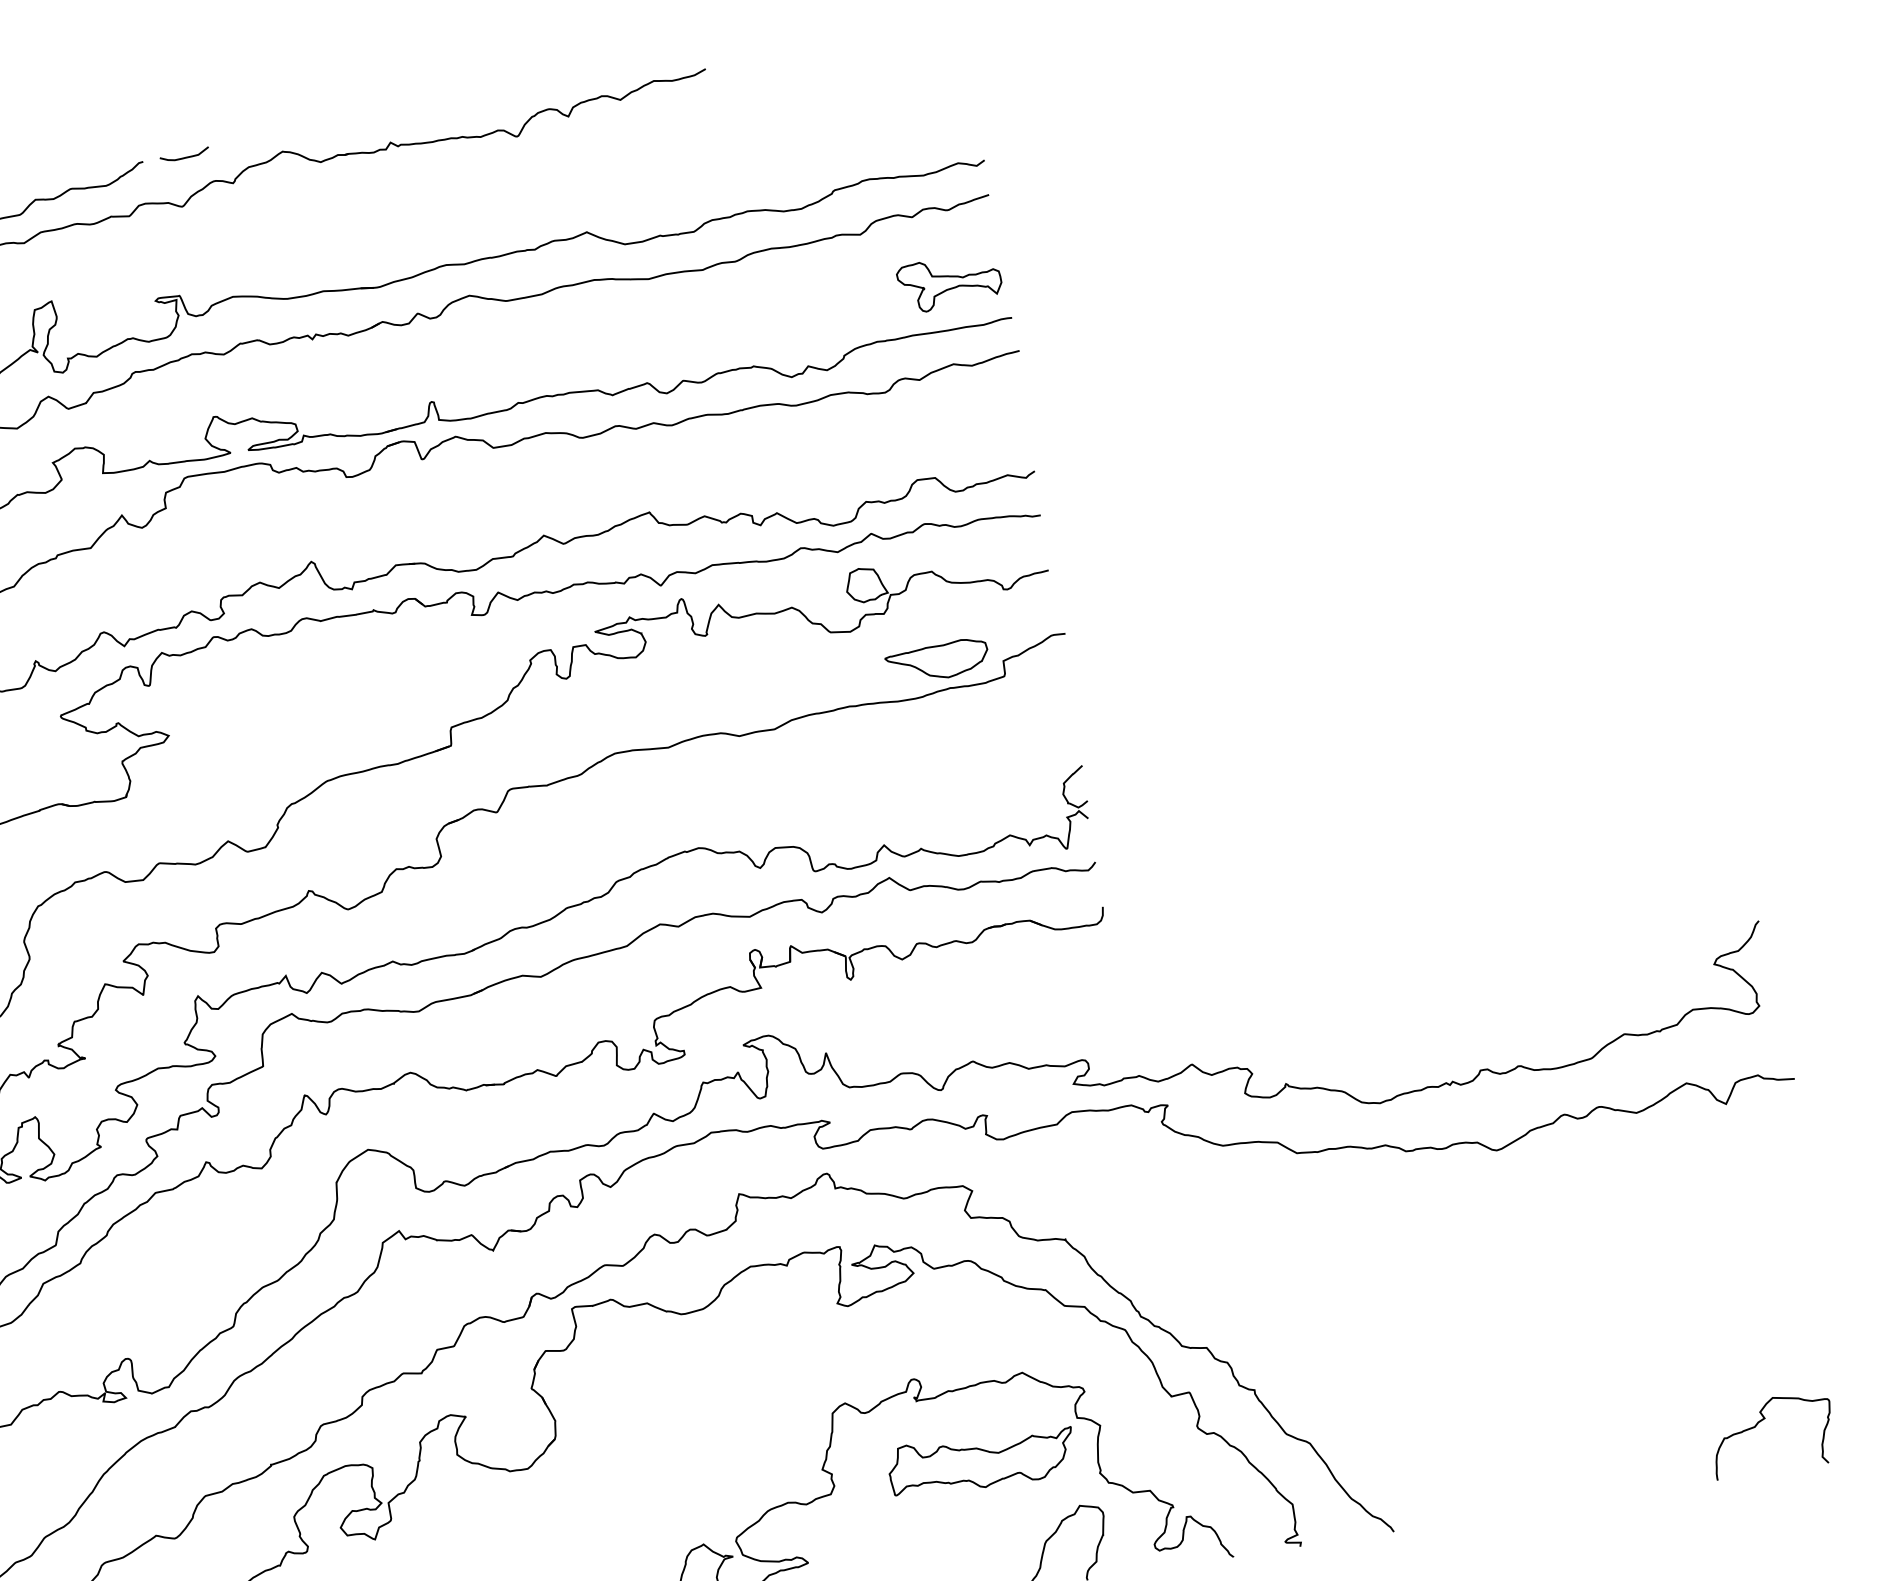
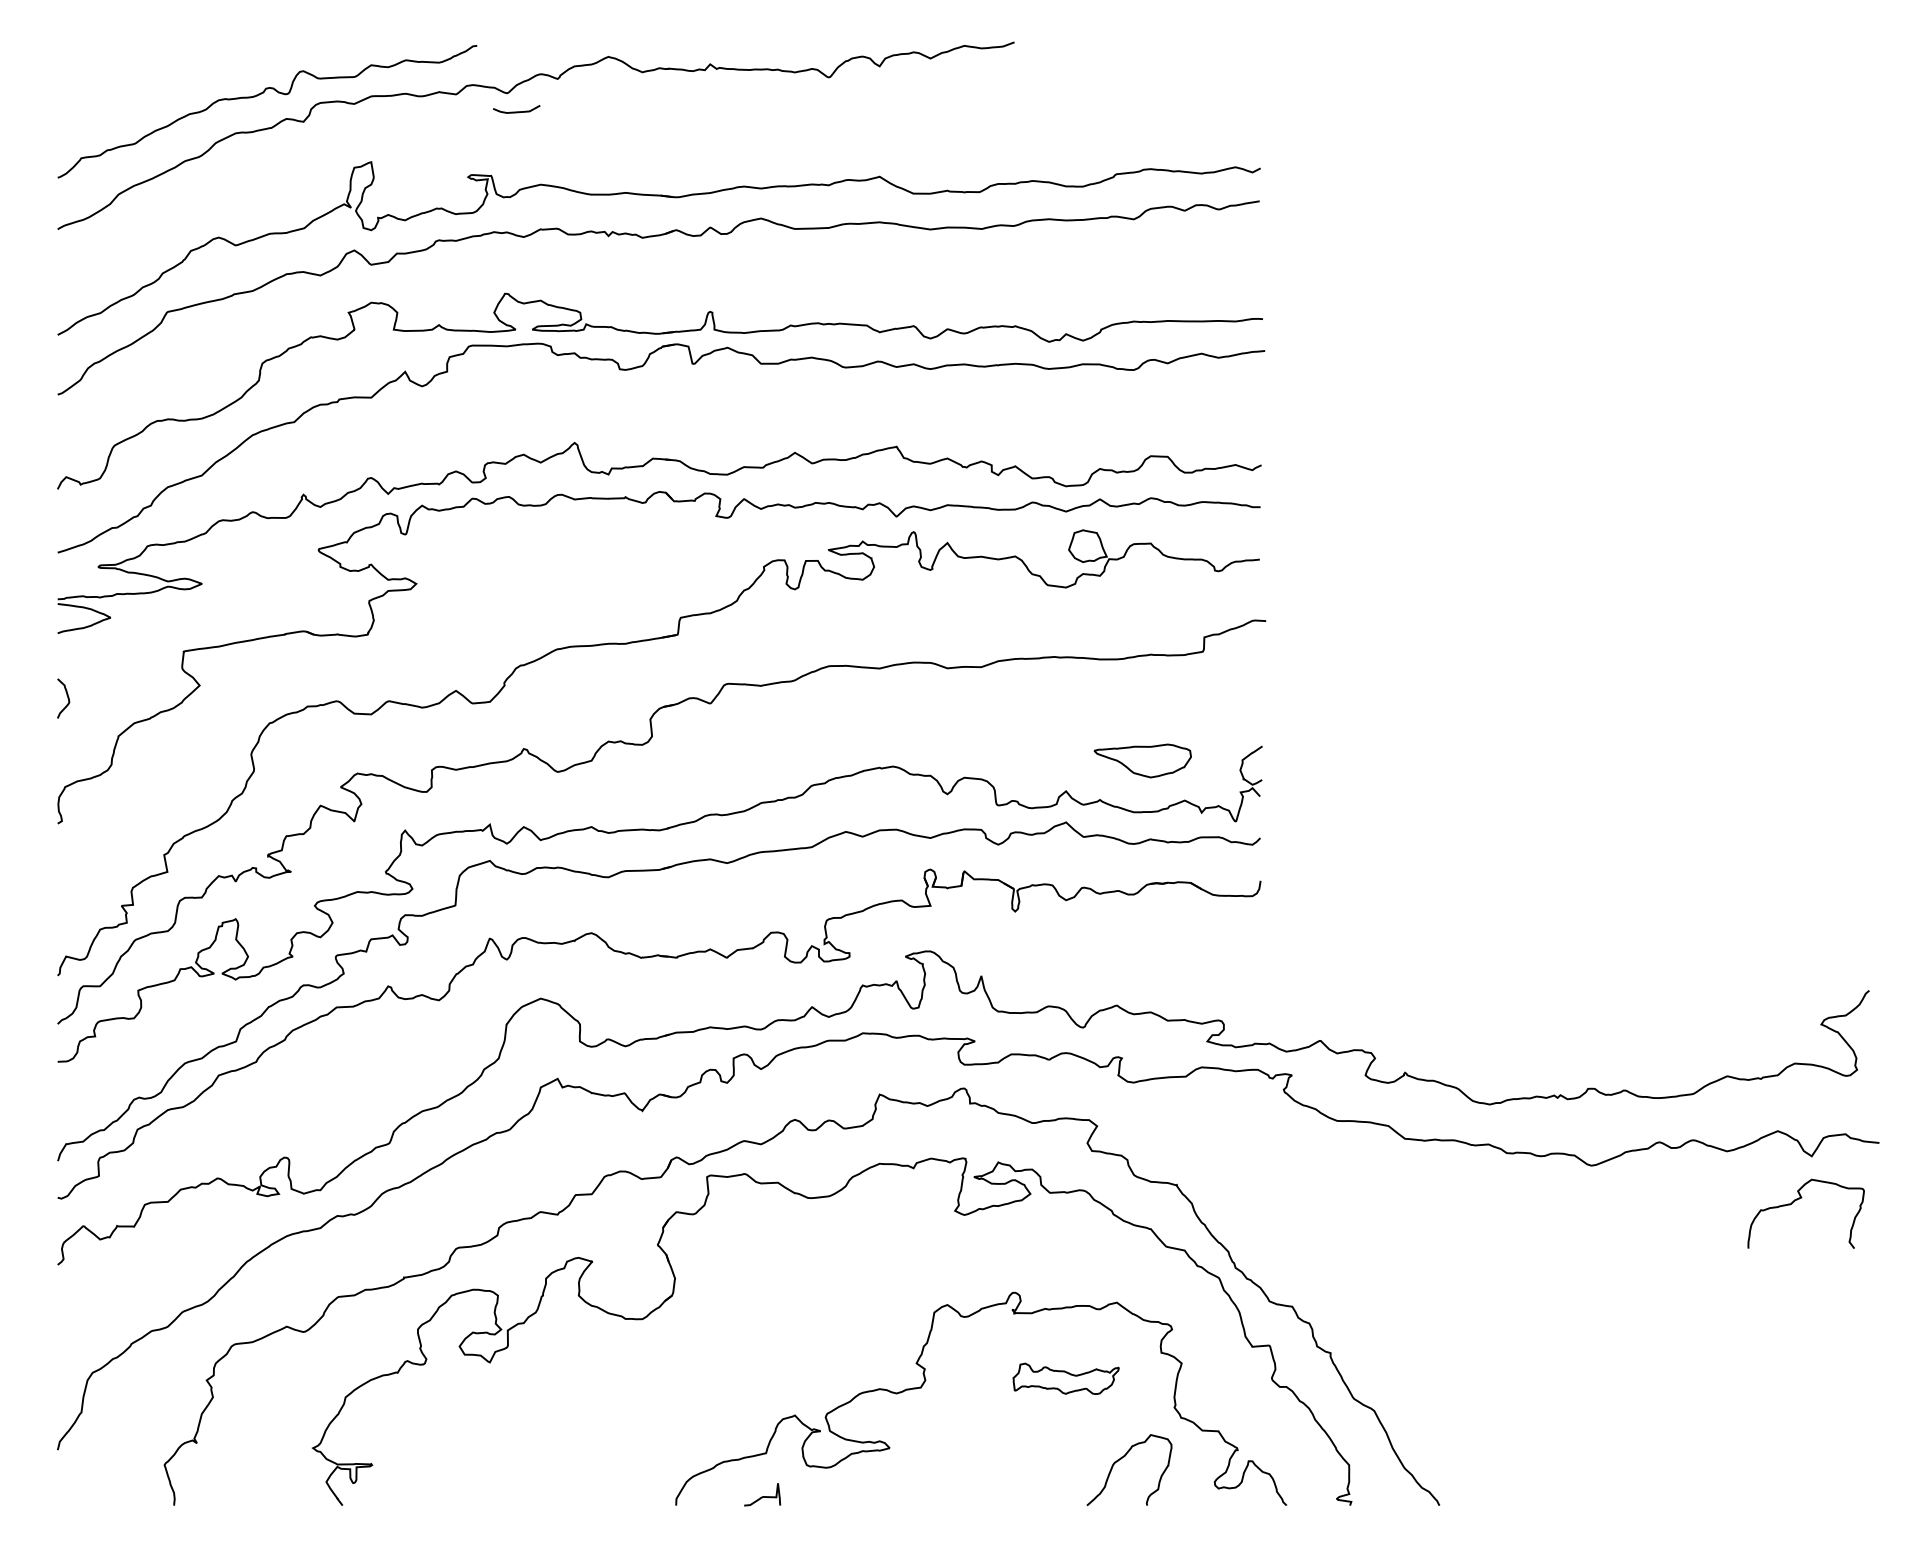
curve: (184, 157) -> (516, 111), moved
part: (950, 282) -> (1210, 277), removed
part: (936, 660) -> (1142, 760), moved
curve: (1763, 1420) -> (1799, 1199), moved
part: (980, 1460) -> (1065, 1378), size x0.6

